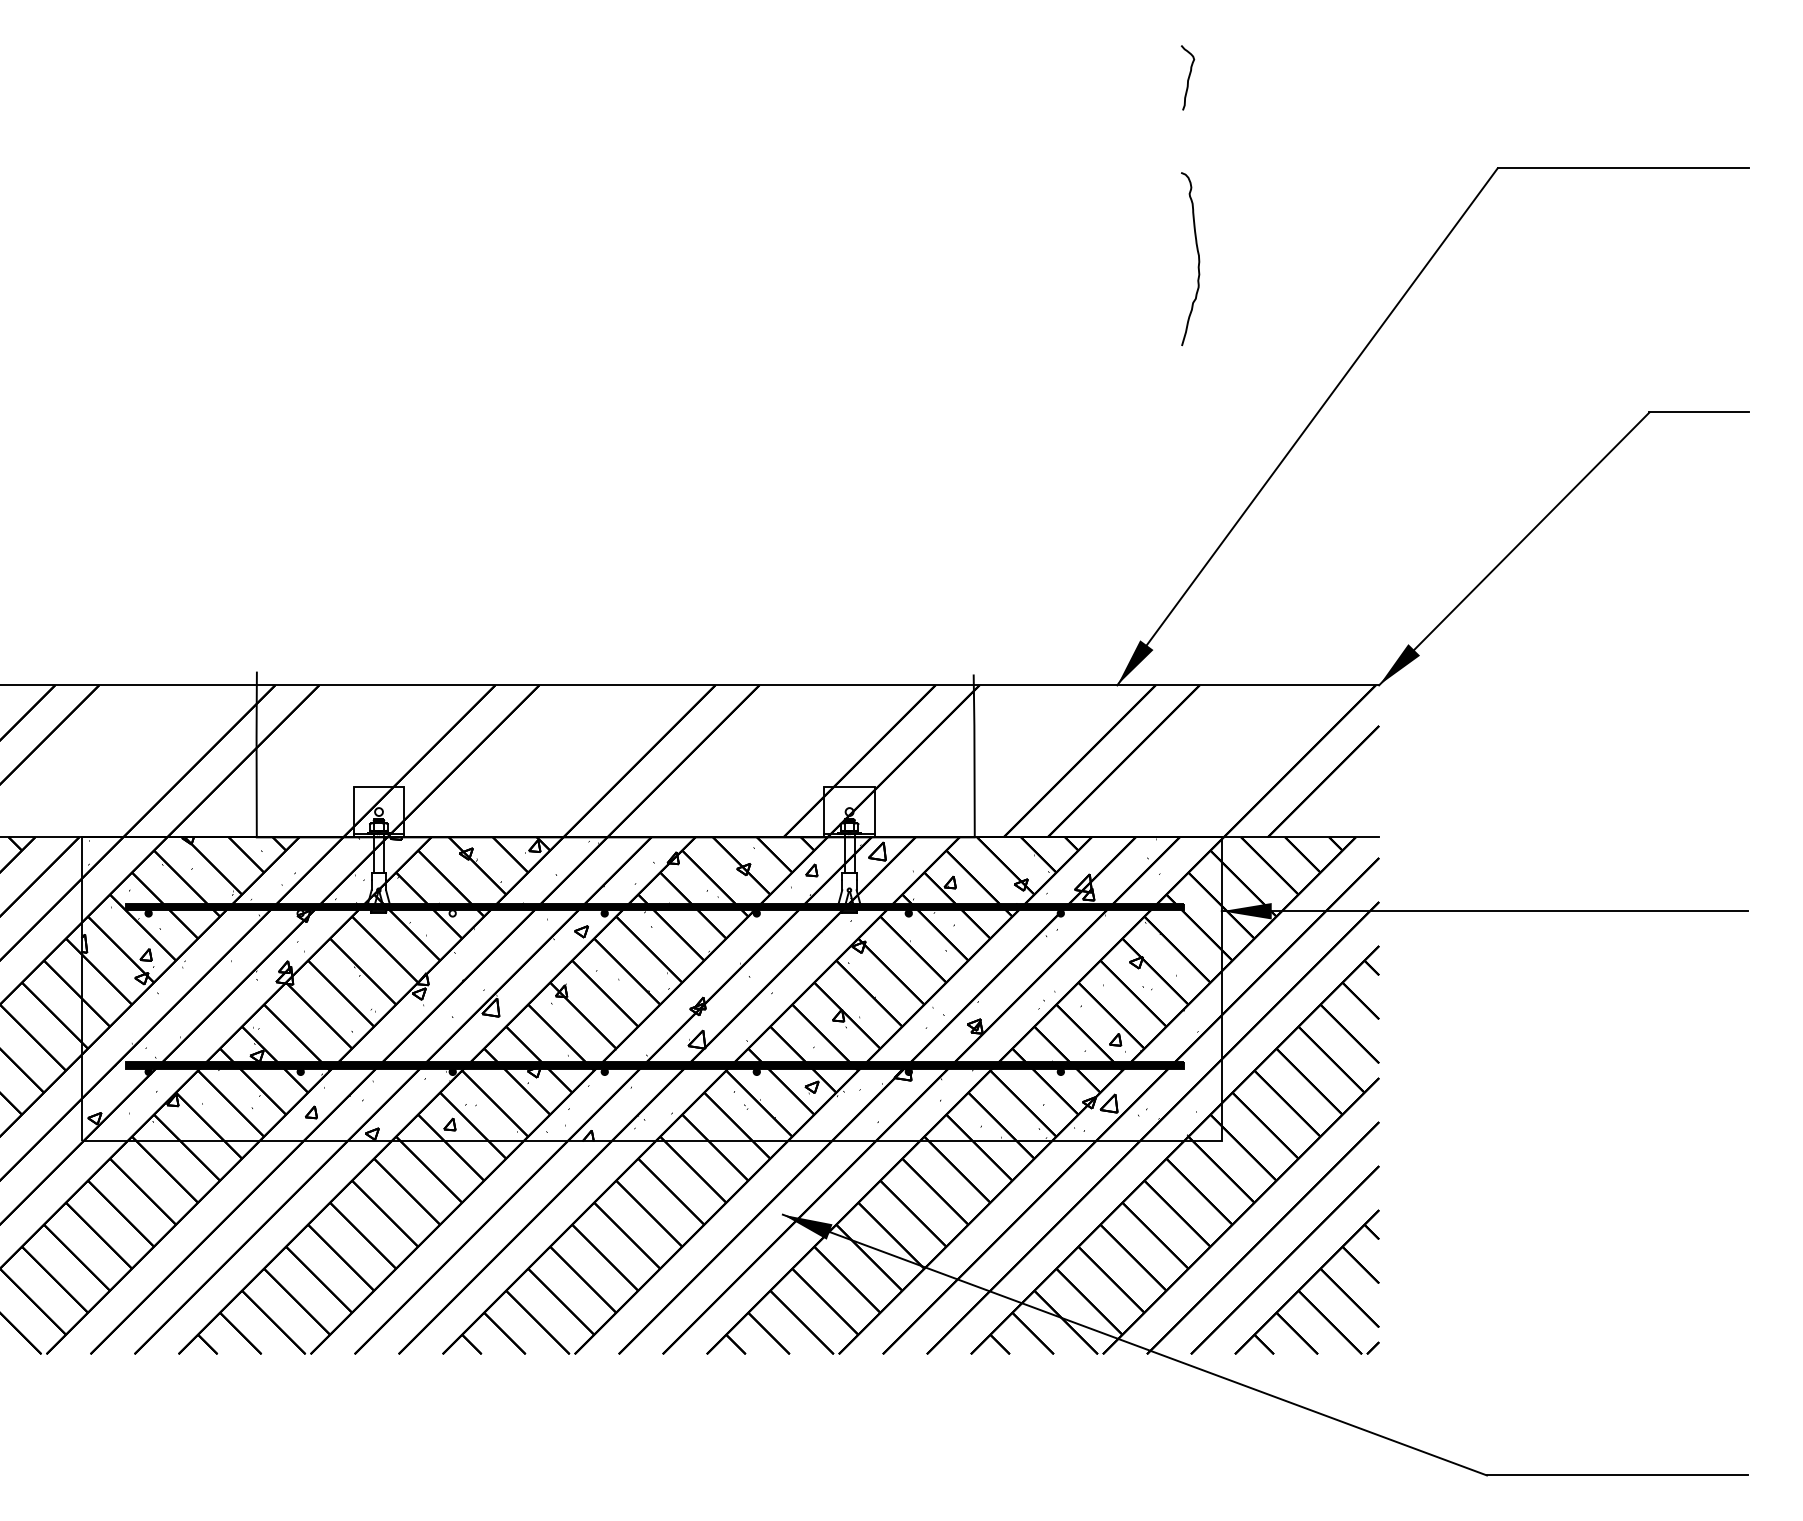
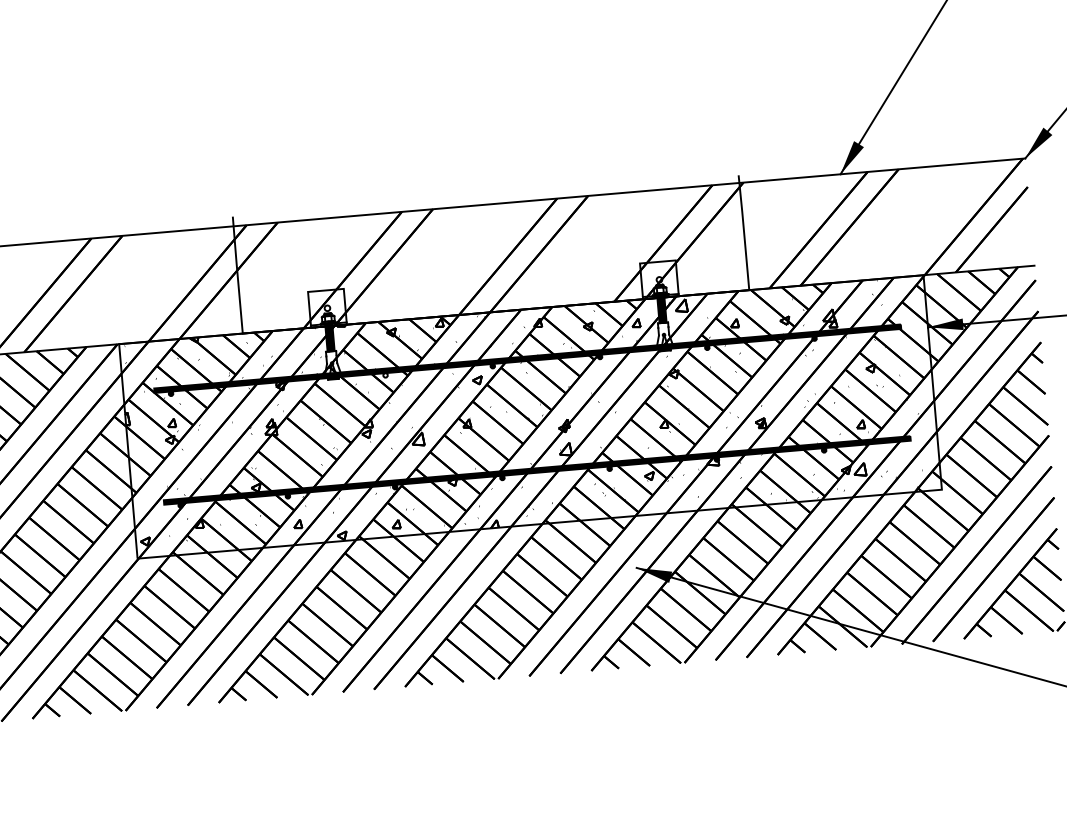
hatch: (378, 853) -> (329, 337), added
hatch: (849, 853) -> (661, 309), added

